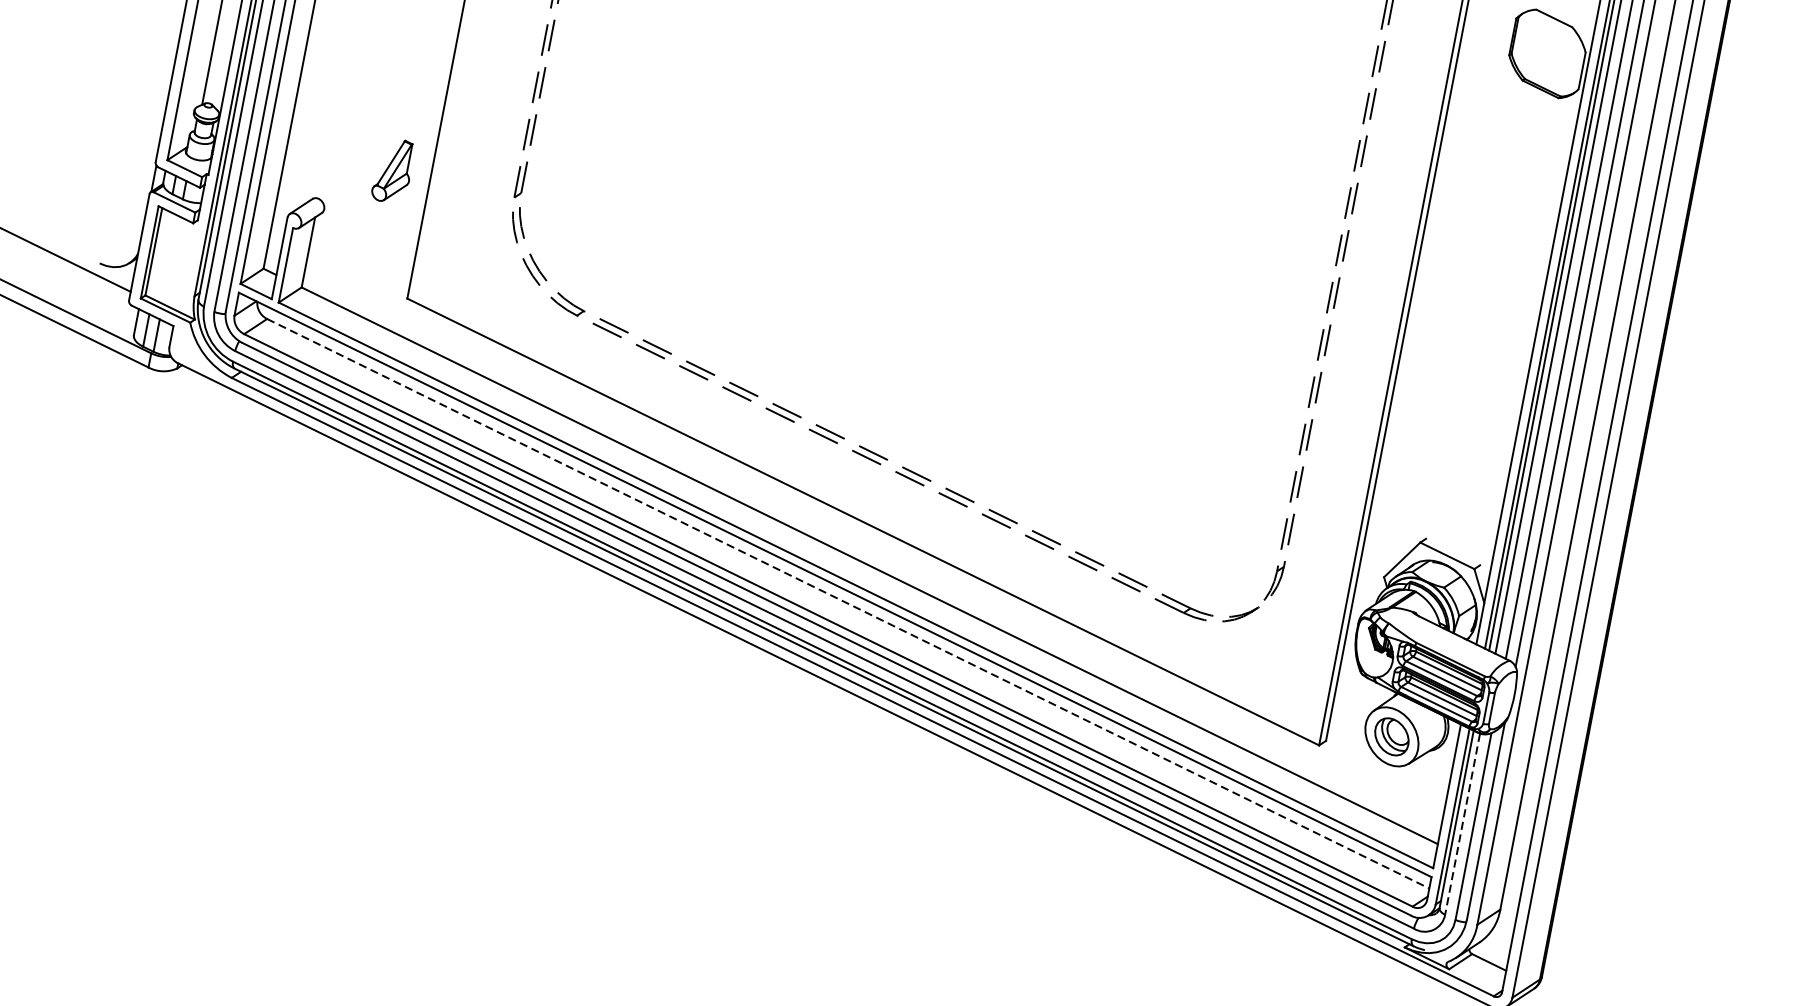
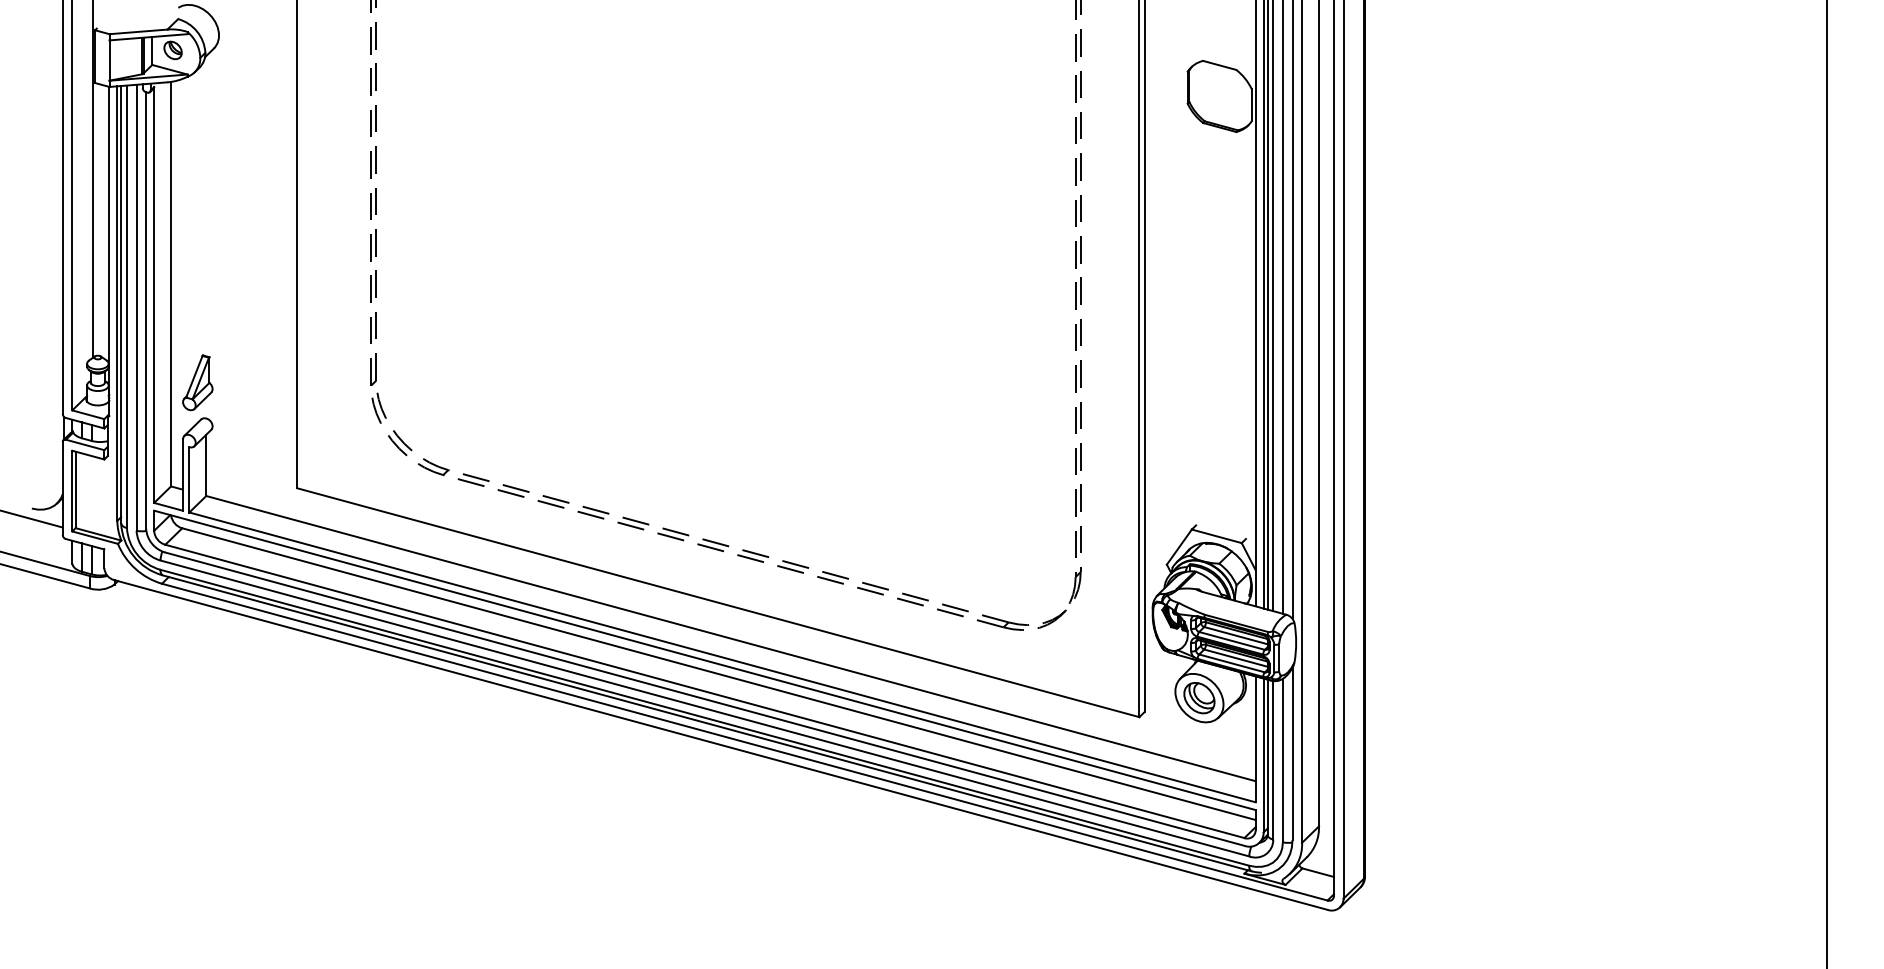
part: (393, 170) -> (197, 382), moved
line: (848, 604) -> (719, 674), dashed -> solid
line: (1462, 824) -> (1273, 760), dashed -> solid

